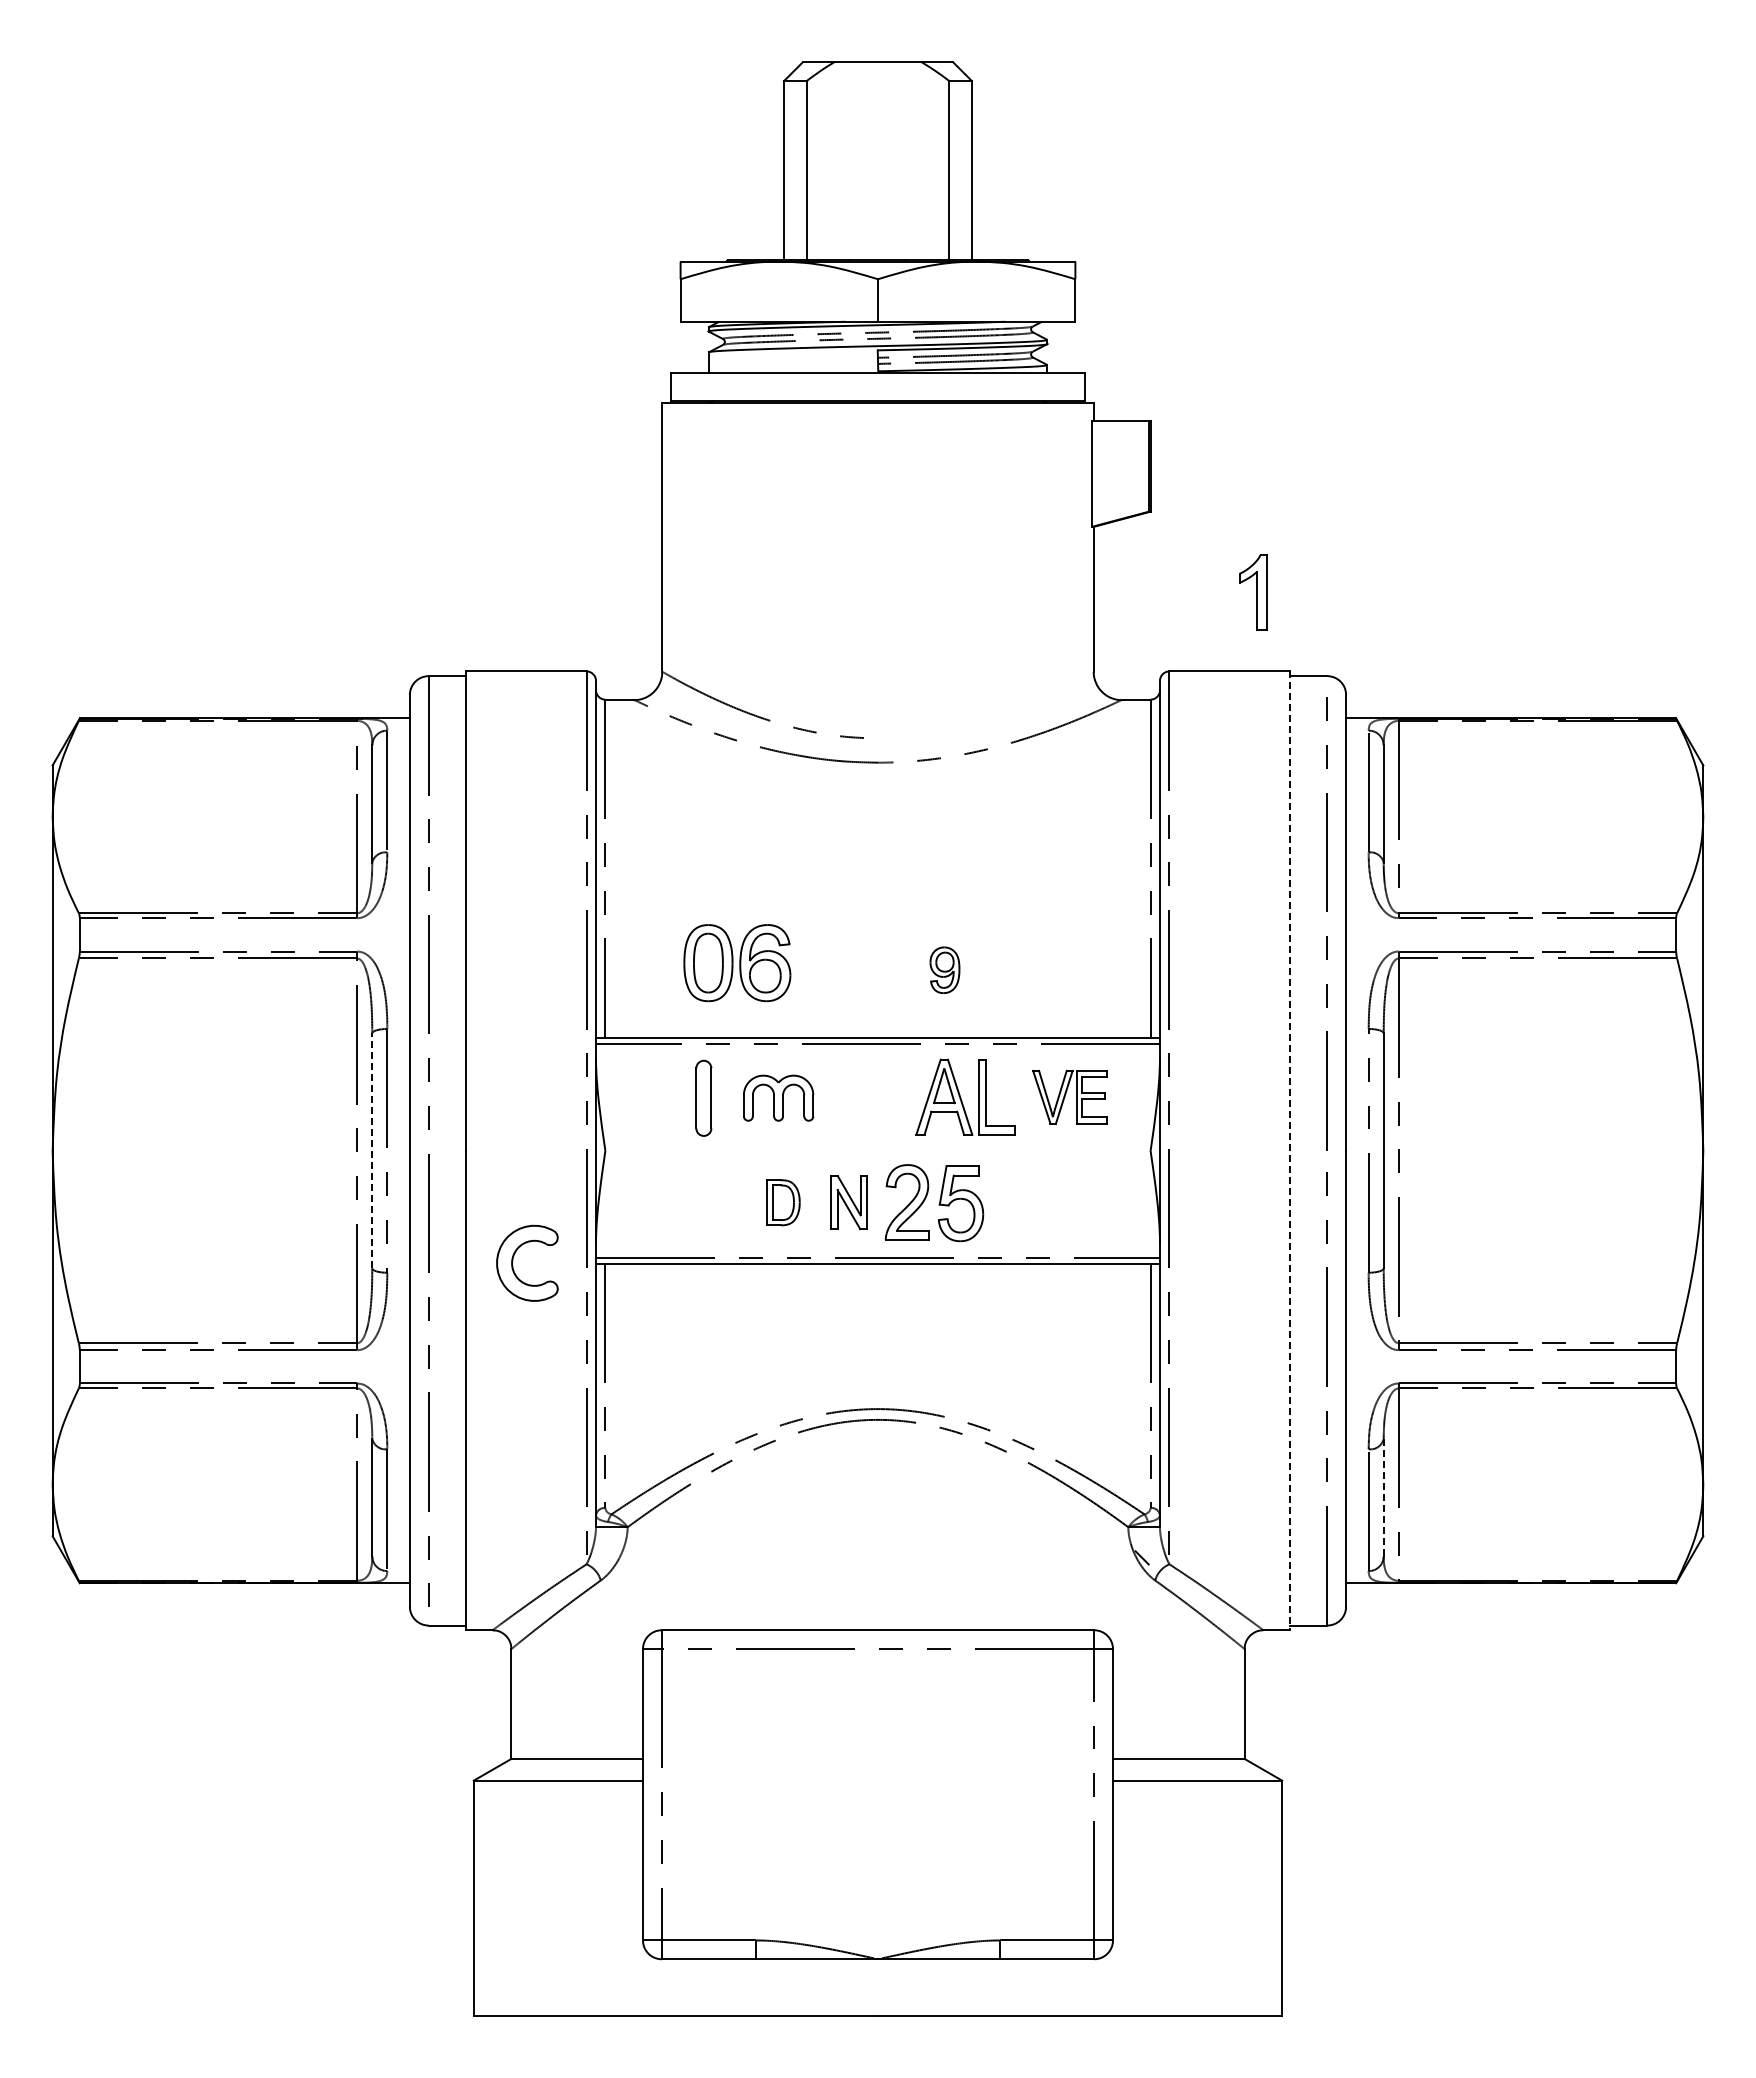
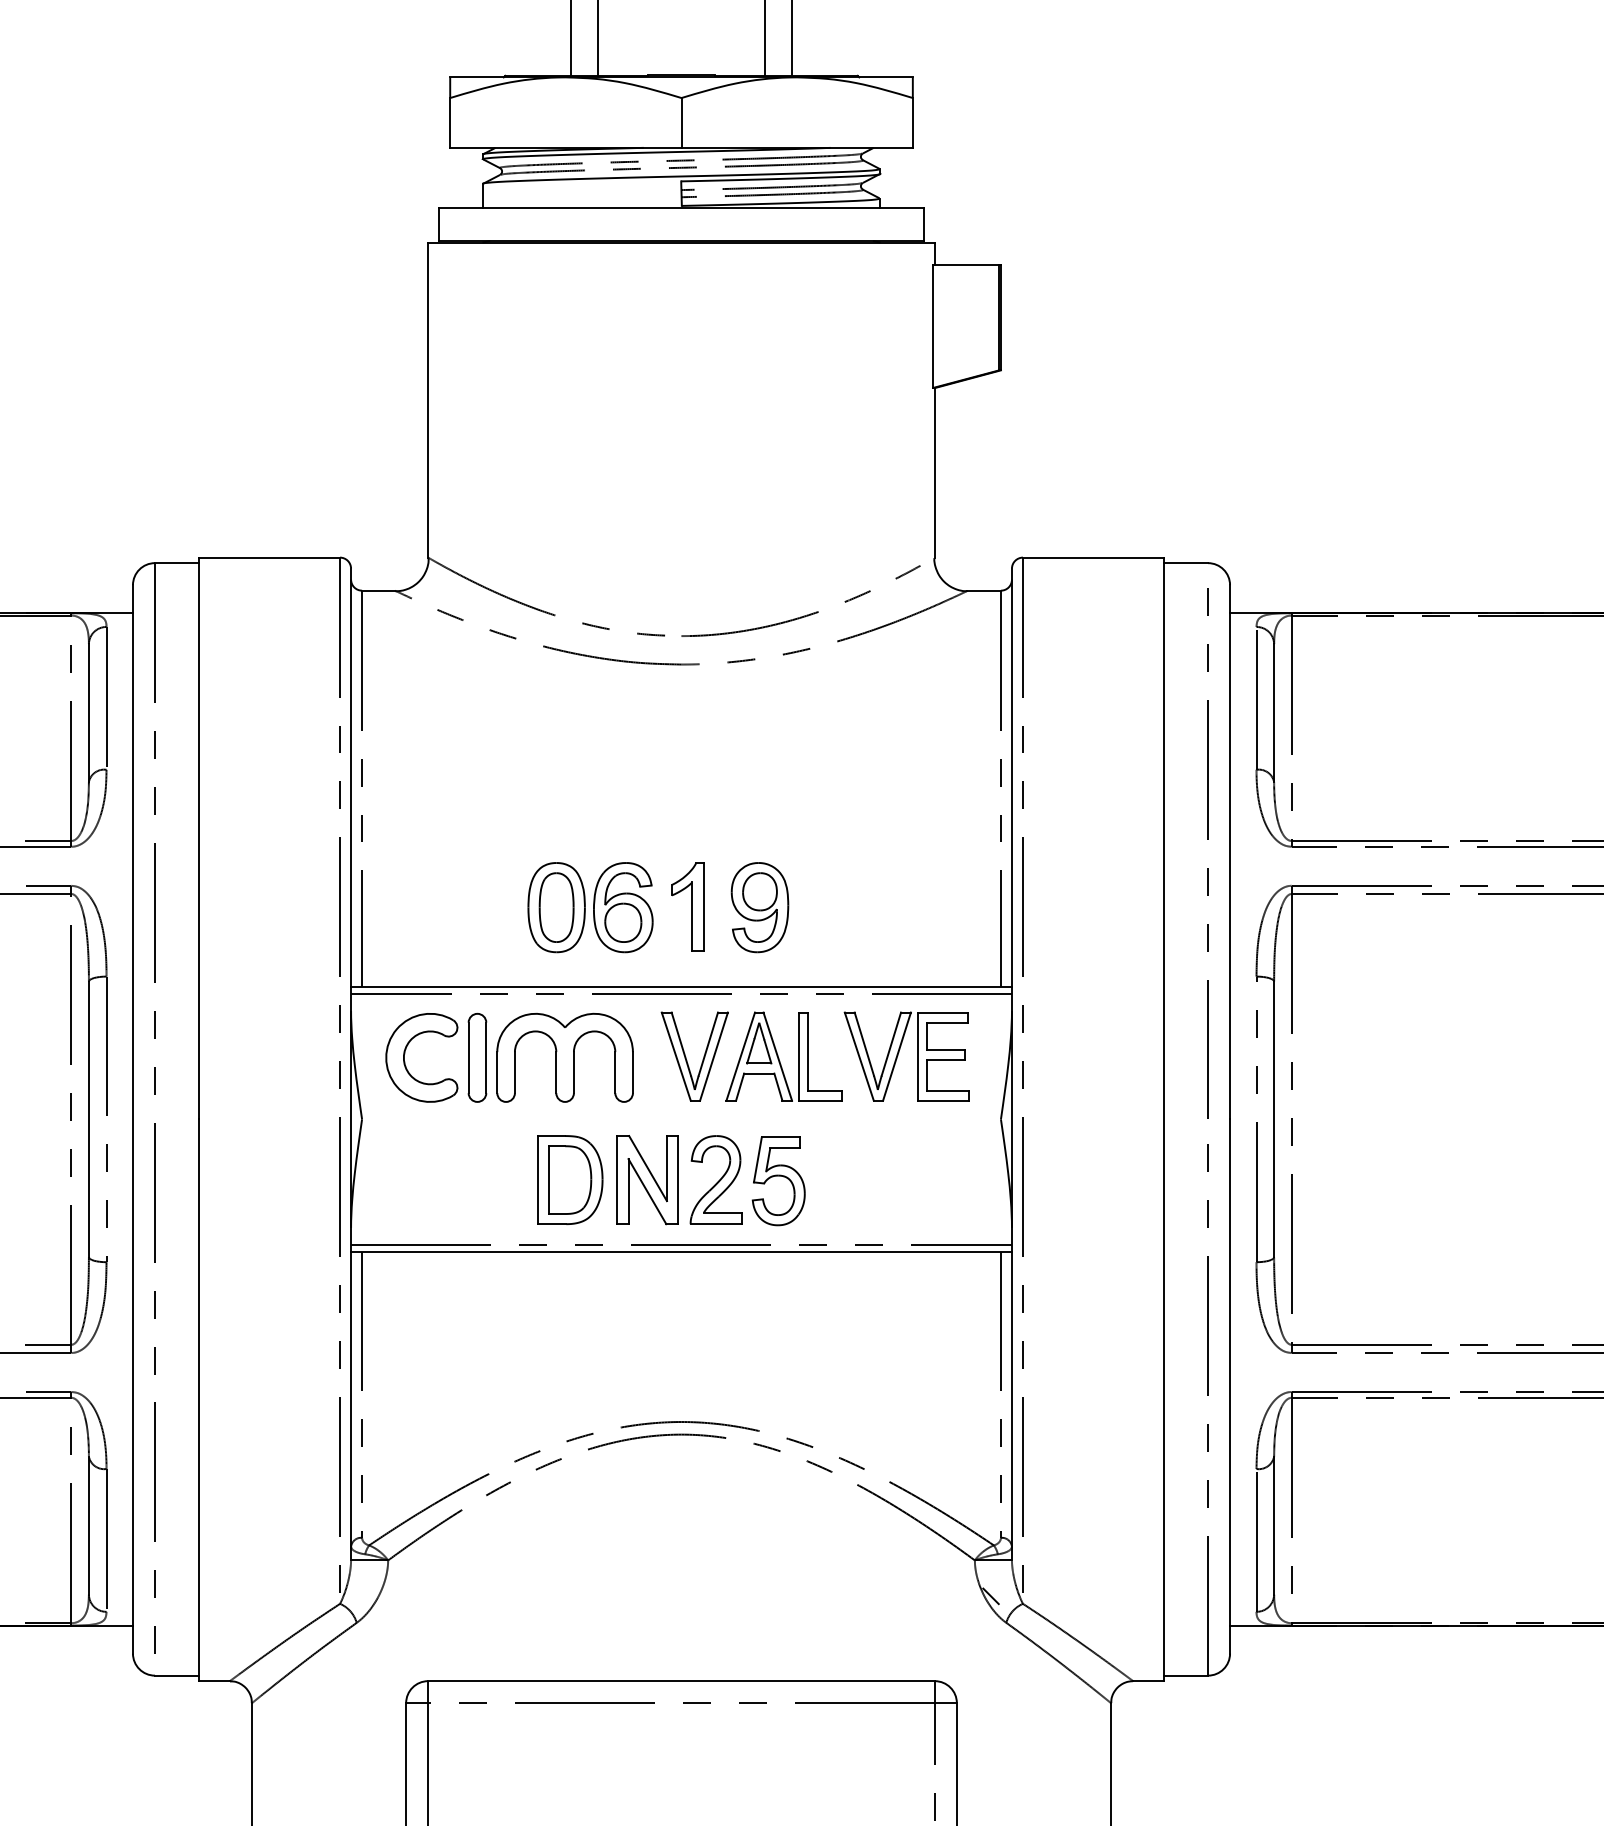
part: (1253, 592) -> (687, 906), moved
curve: (982, 720) -> (803, 615), added
part: (737, 963) -> (590, 908), moved
part: (944, 970) -> (759, 908), size x1.67
part: (1069, 1096) -> (905, 1055), size x1.43
part: (778, 1097) -> (564, 1056), size x1.67
part: (882, 1097) -> (686, 1056), added
line: (372, 1150) -> (89, 1118), dashed -> solid
line: (1289, 1151) -> (1163, 1120), dashed -> solid
part: (783, 1202) -> (570, 1179), size x1.67
part: (848, 1202) -> (646, 1179), size x1.43
part: (513, 1260) -> (405, 1054), moved
line: (1383, 1497) -> (1273, 1525), dashed -> solid

